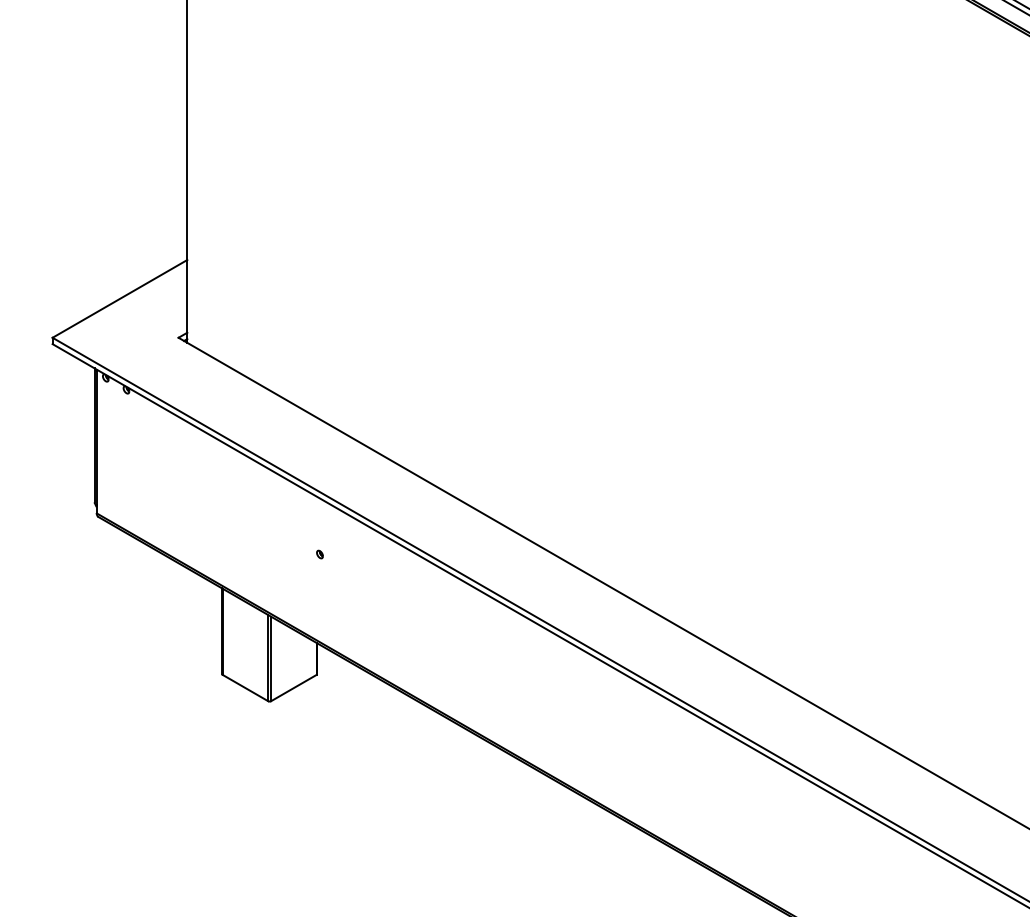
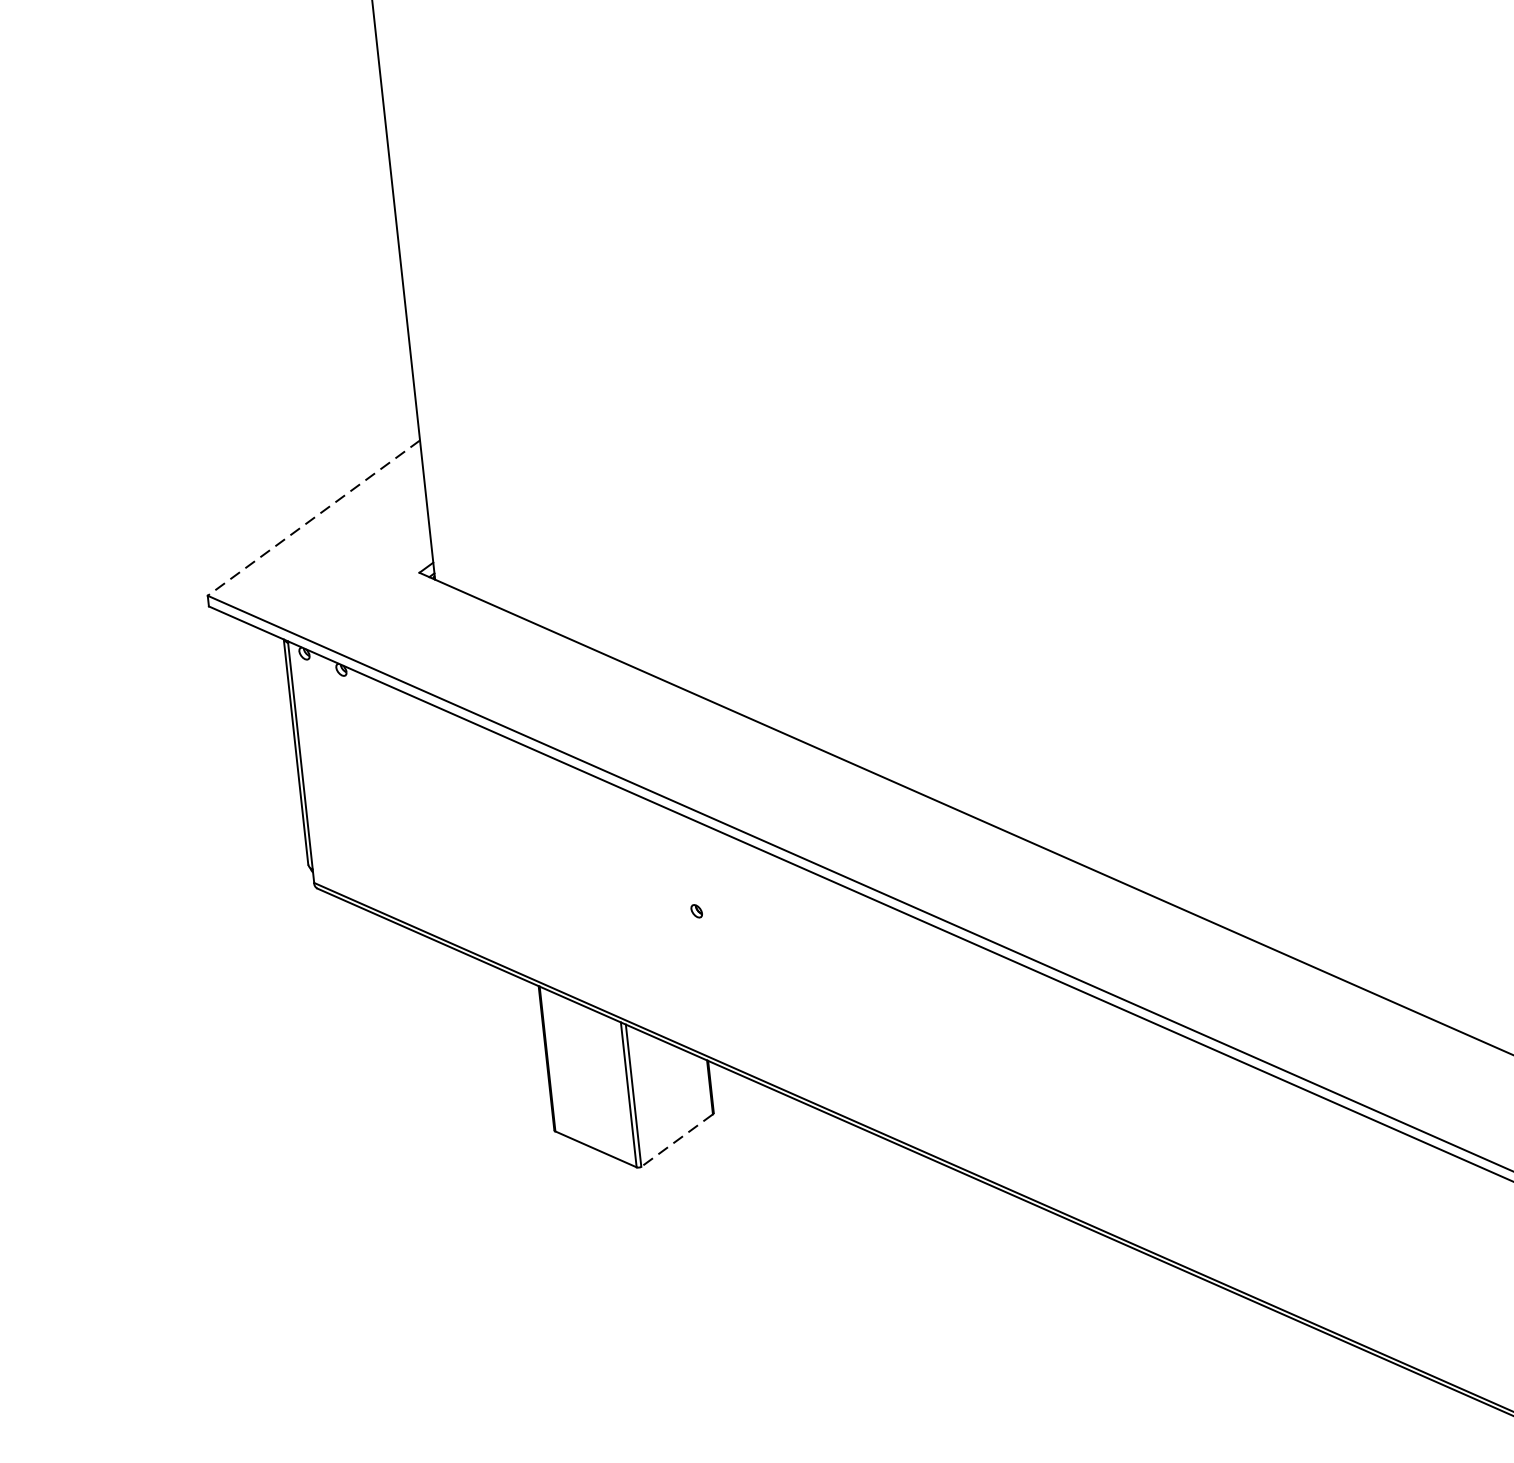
line: (119, 298) -> (313, 517), solid -> dashed
line: (293, 688) -> (676, 1141), solid -> dashed

